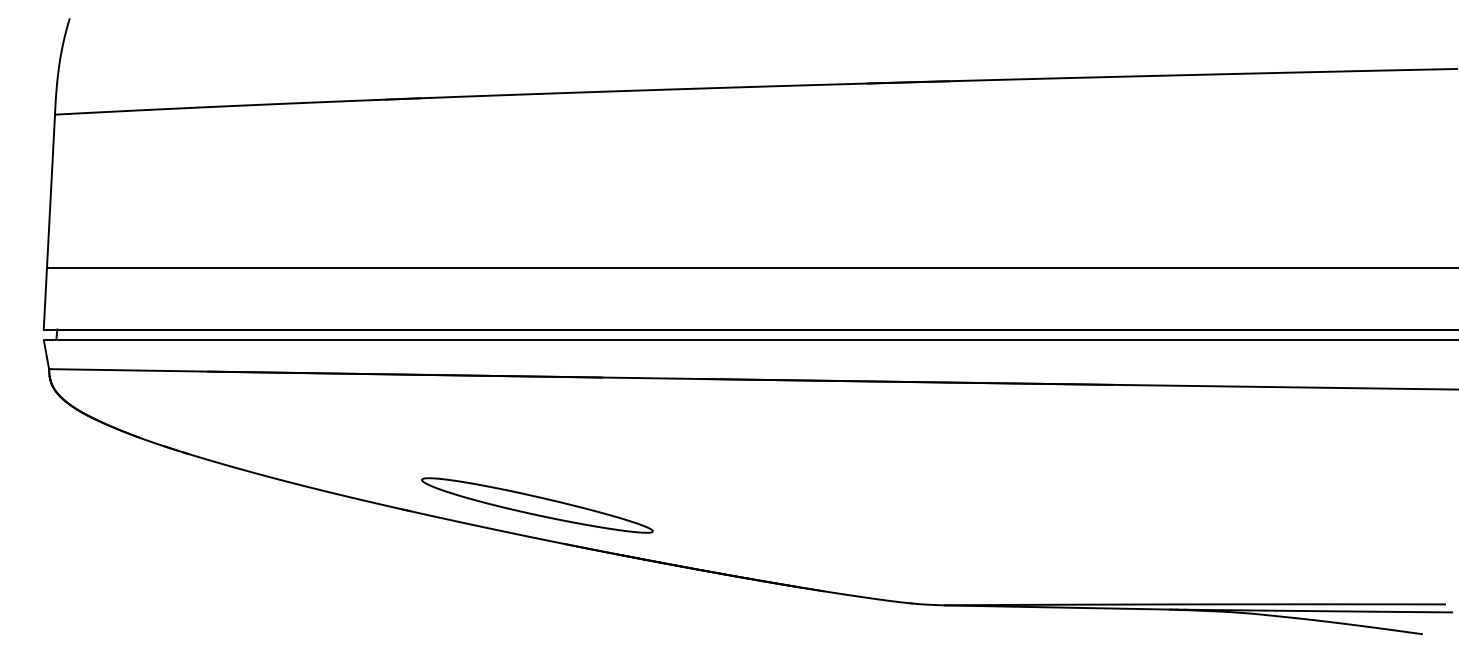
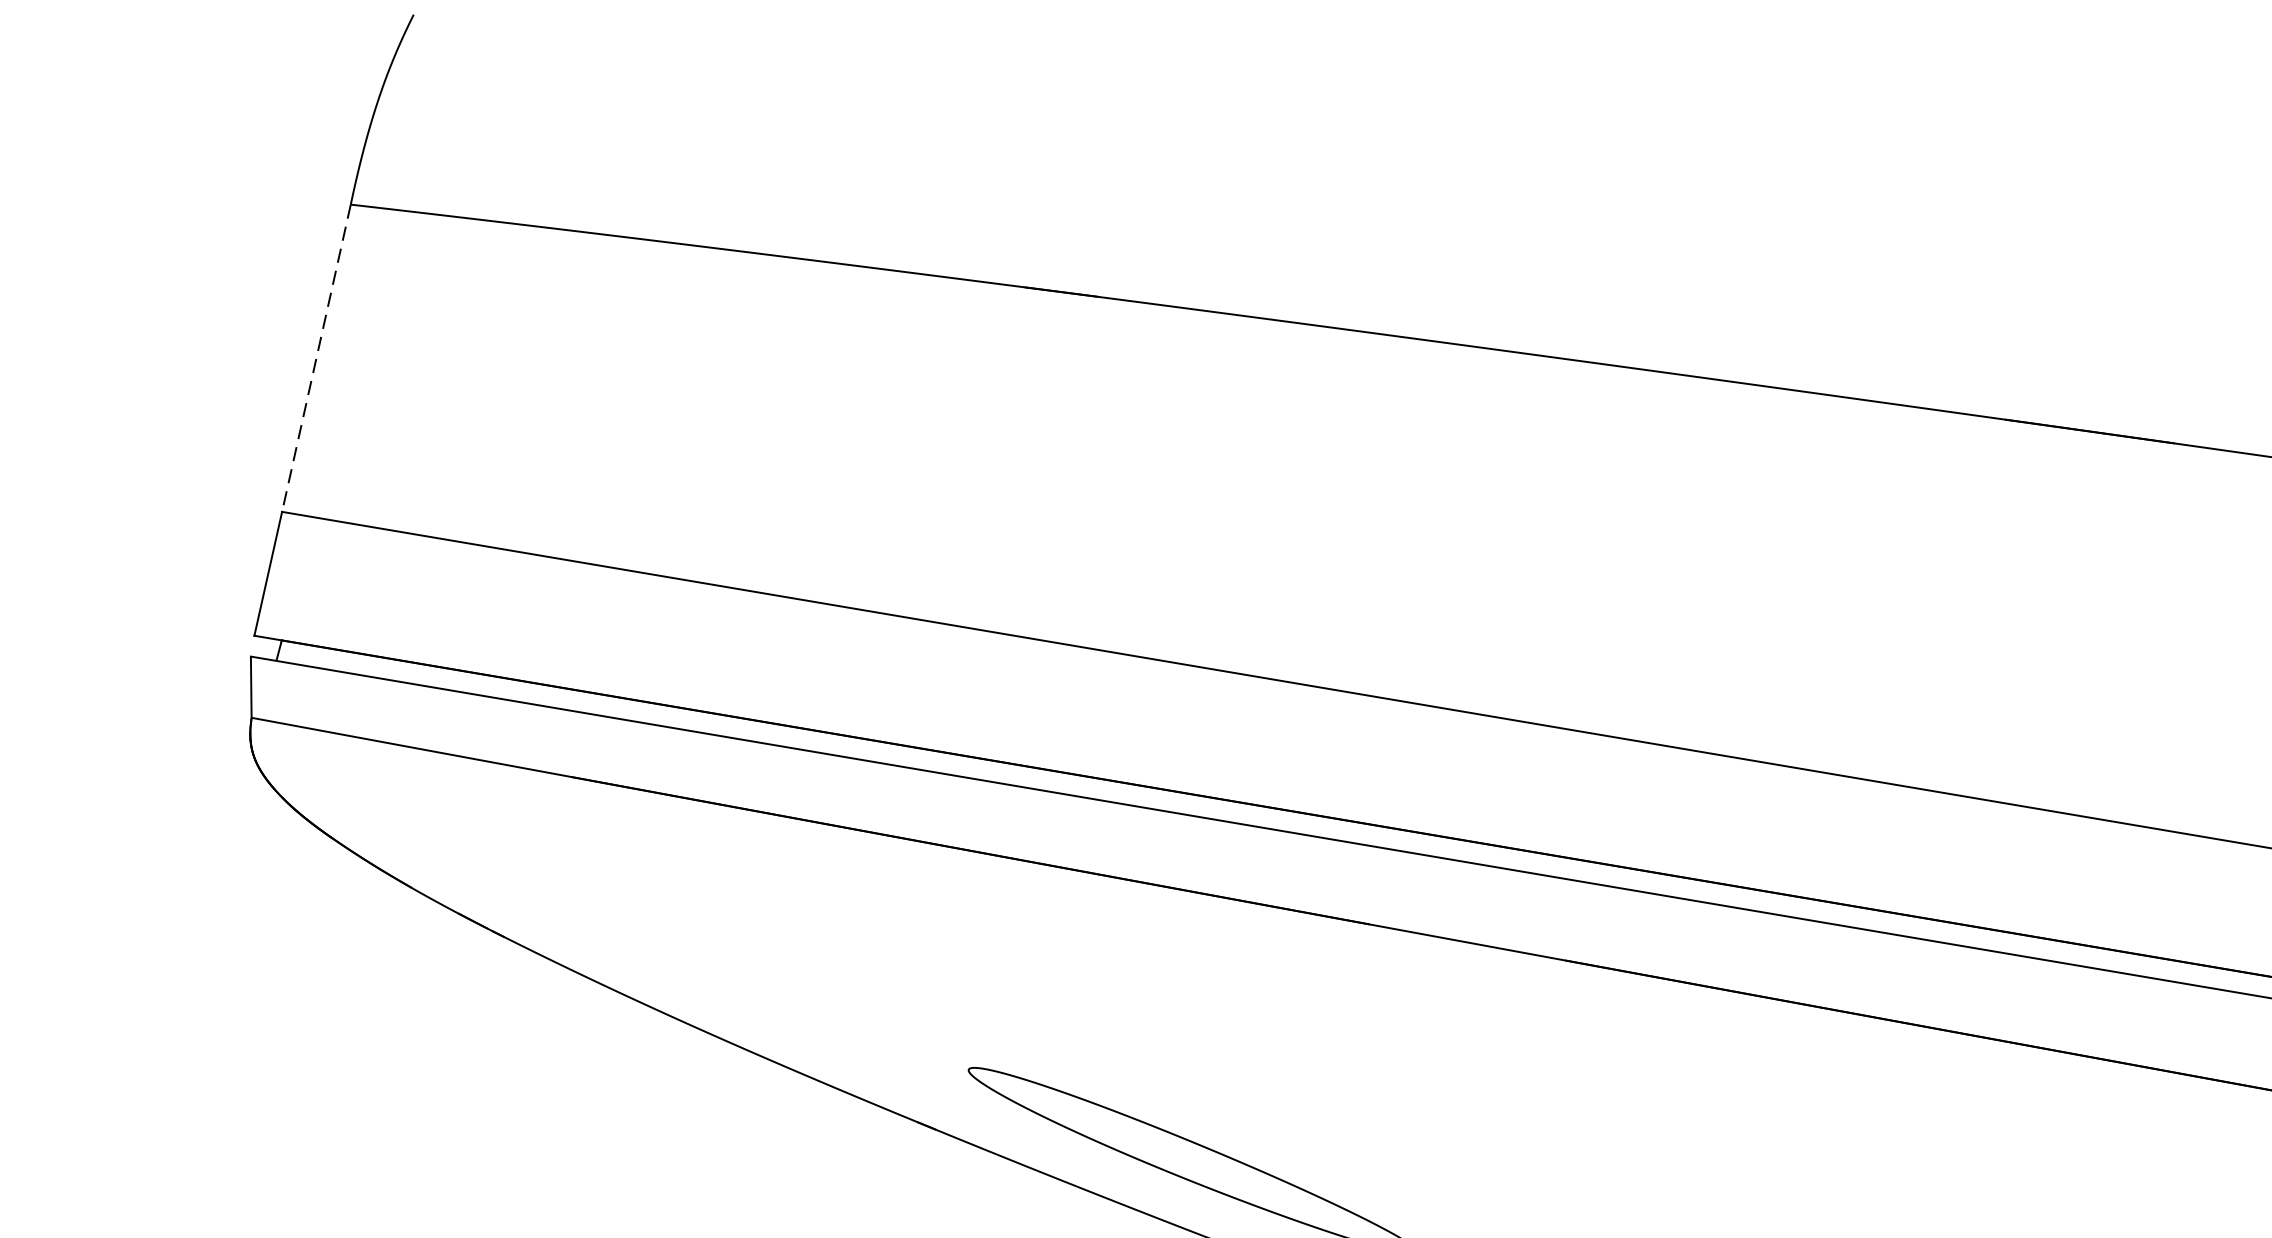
line: (51, 191) -> (317, 358), solid -> dashed

